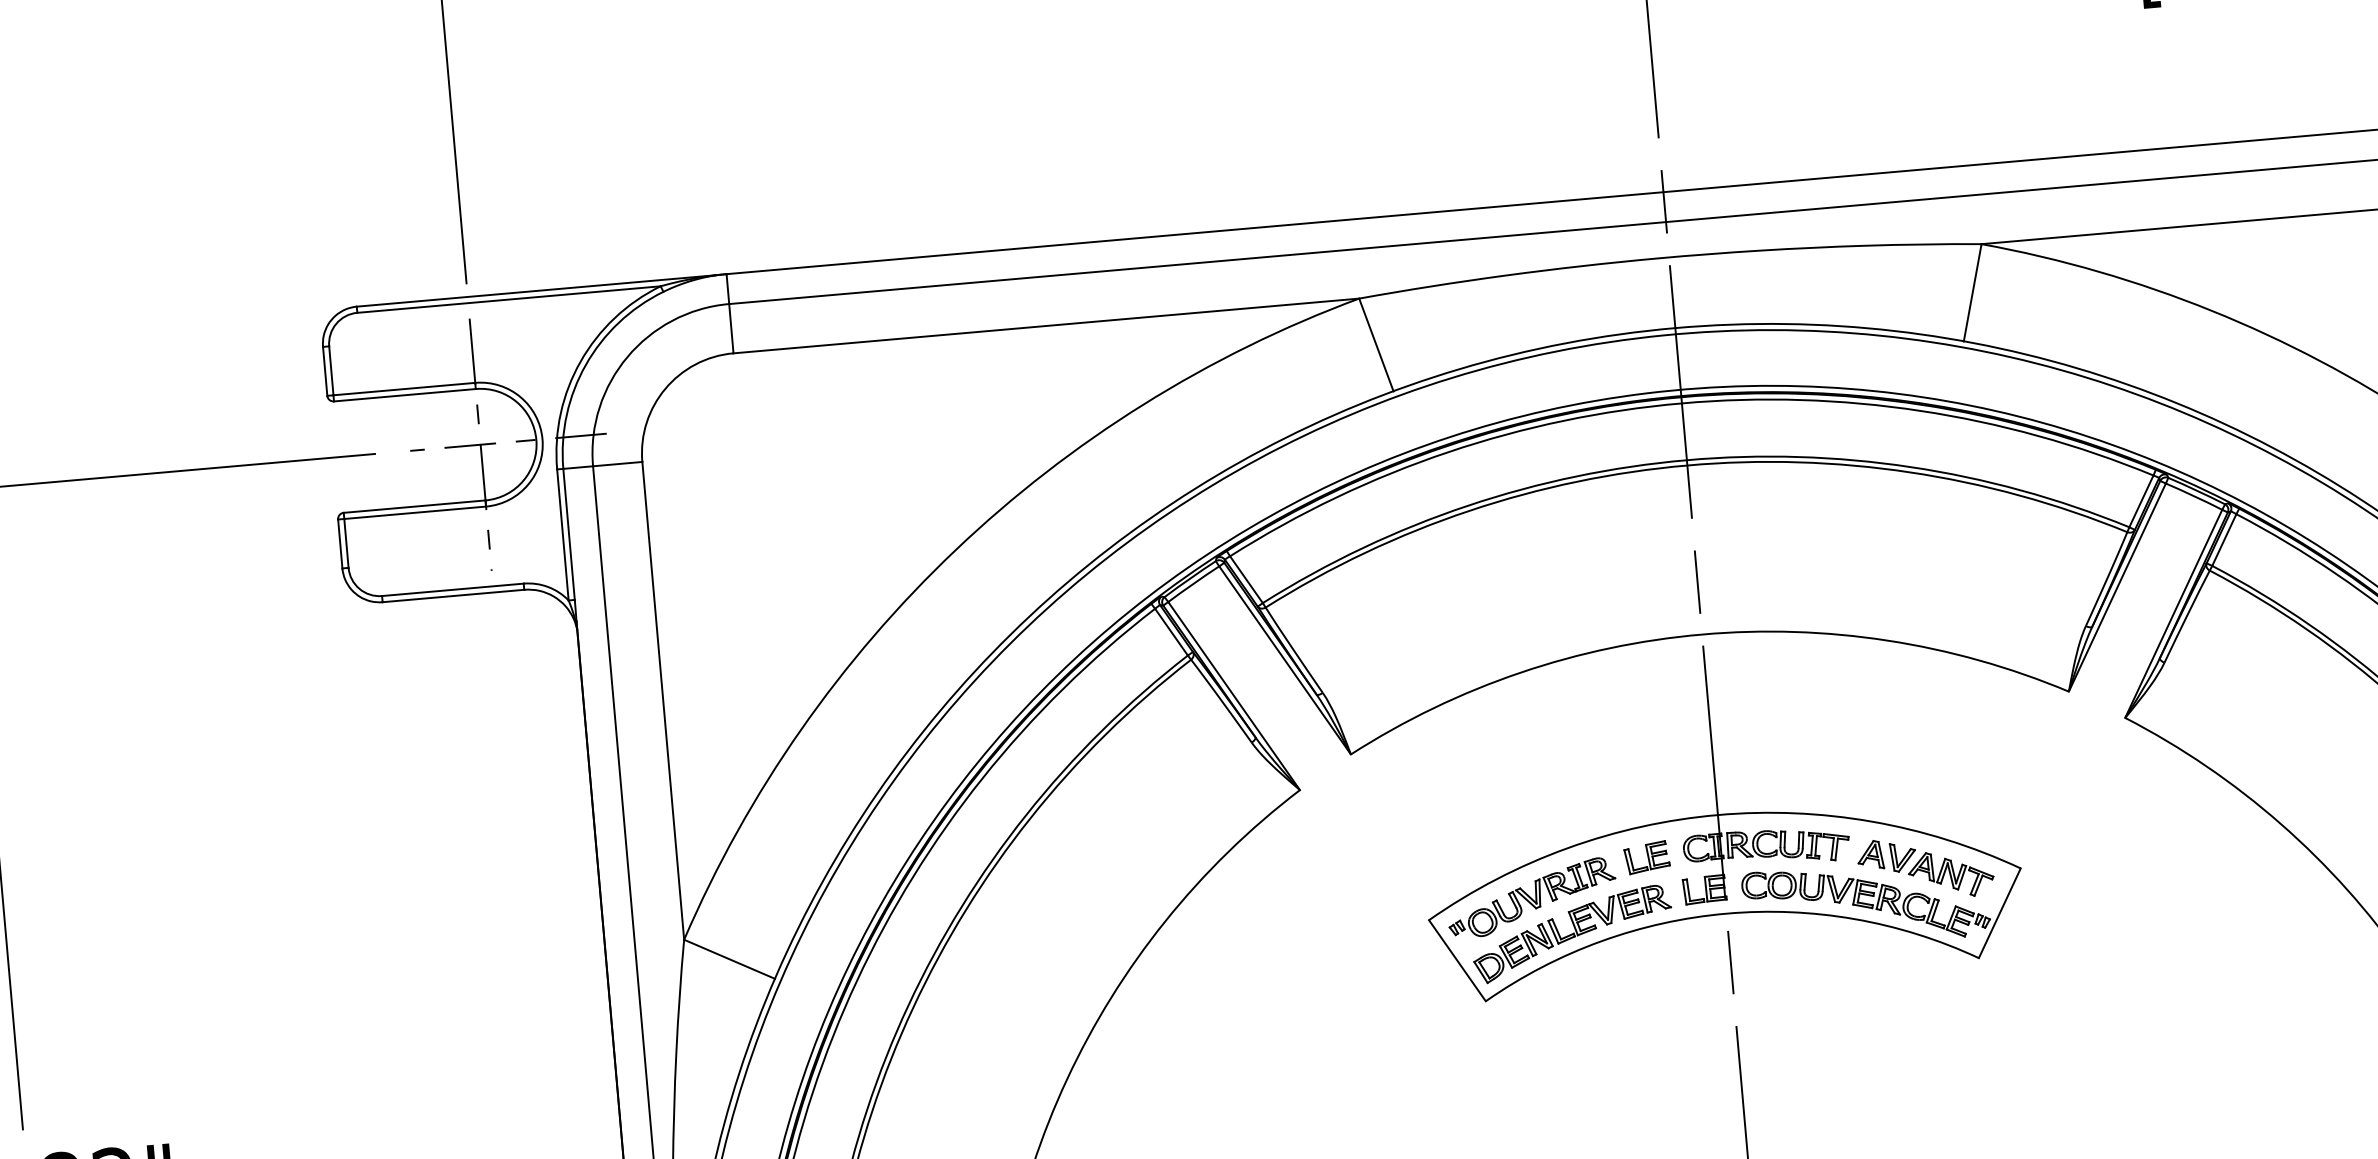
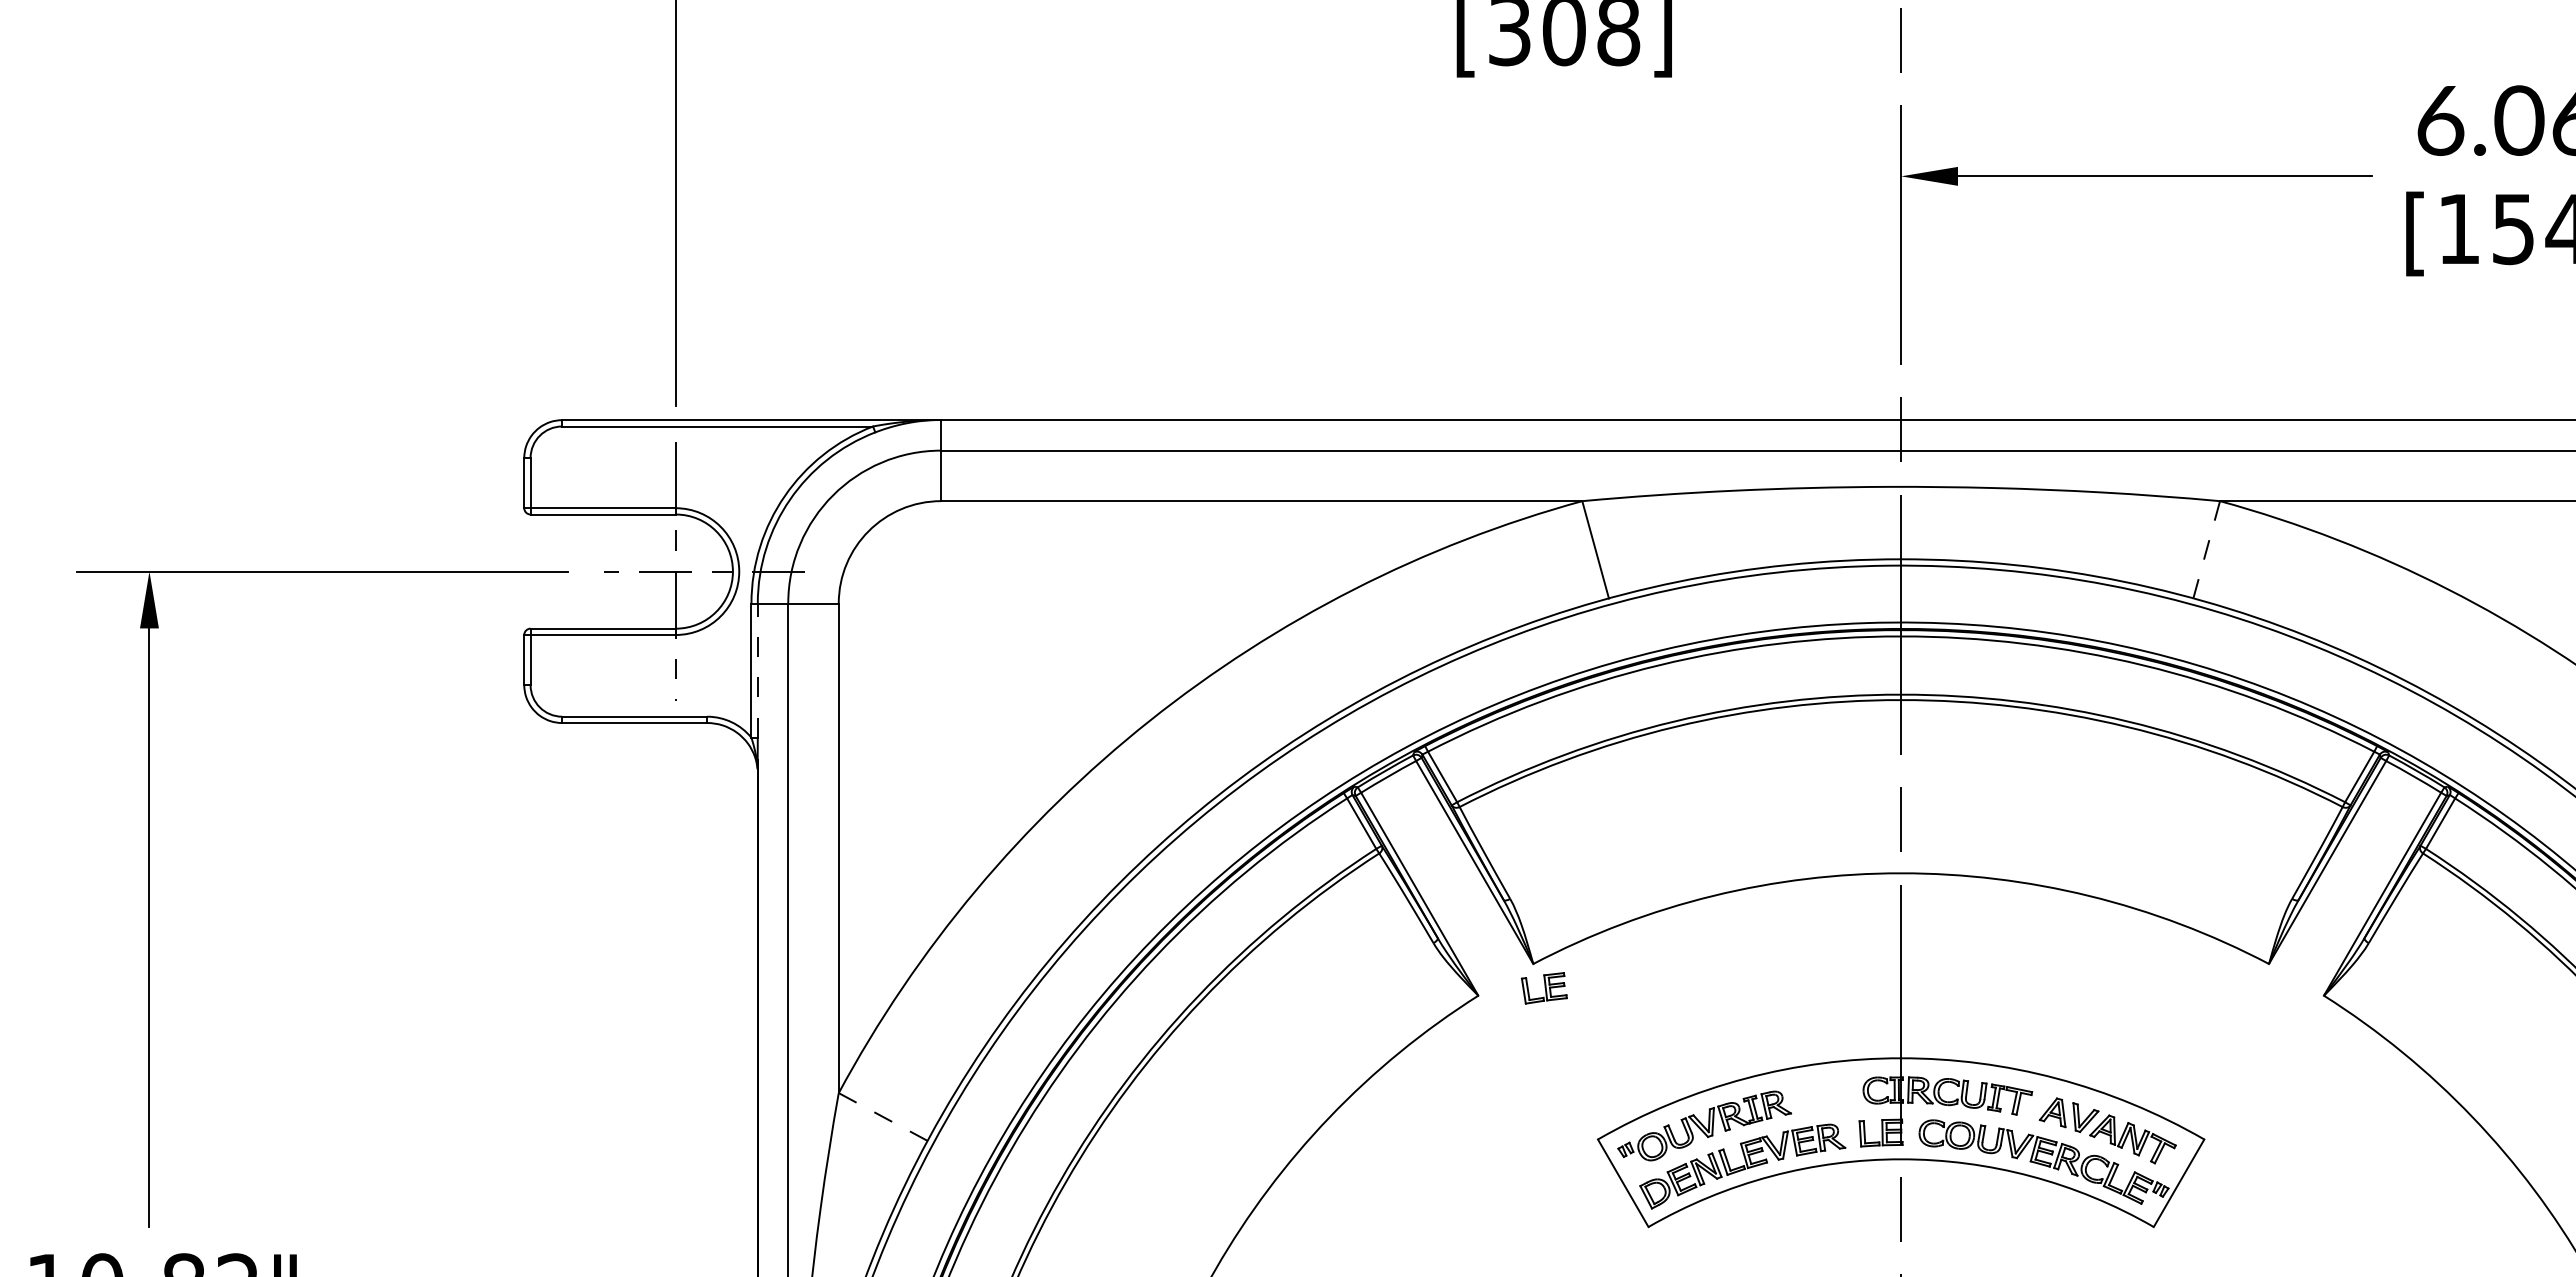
line: (1972, 292) -> (2206, 549), solid -> dashed
line: (568, 534) -> (757, 670), solid -> dashed
part: (1647, 857) -> (1544, 988), moved
line: (729, 959) -> (883, 1117), solid -> dashed

